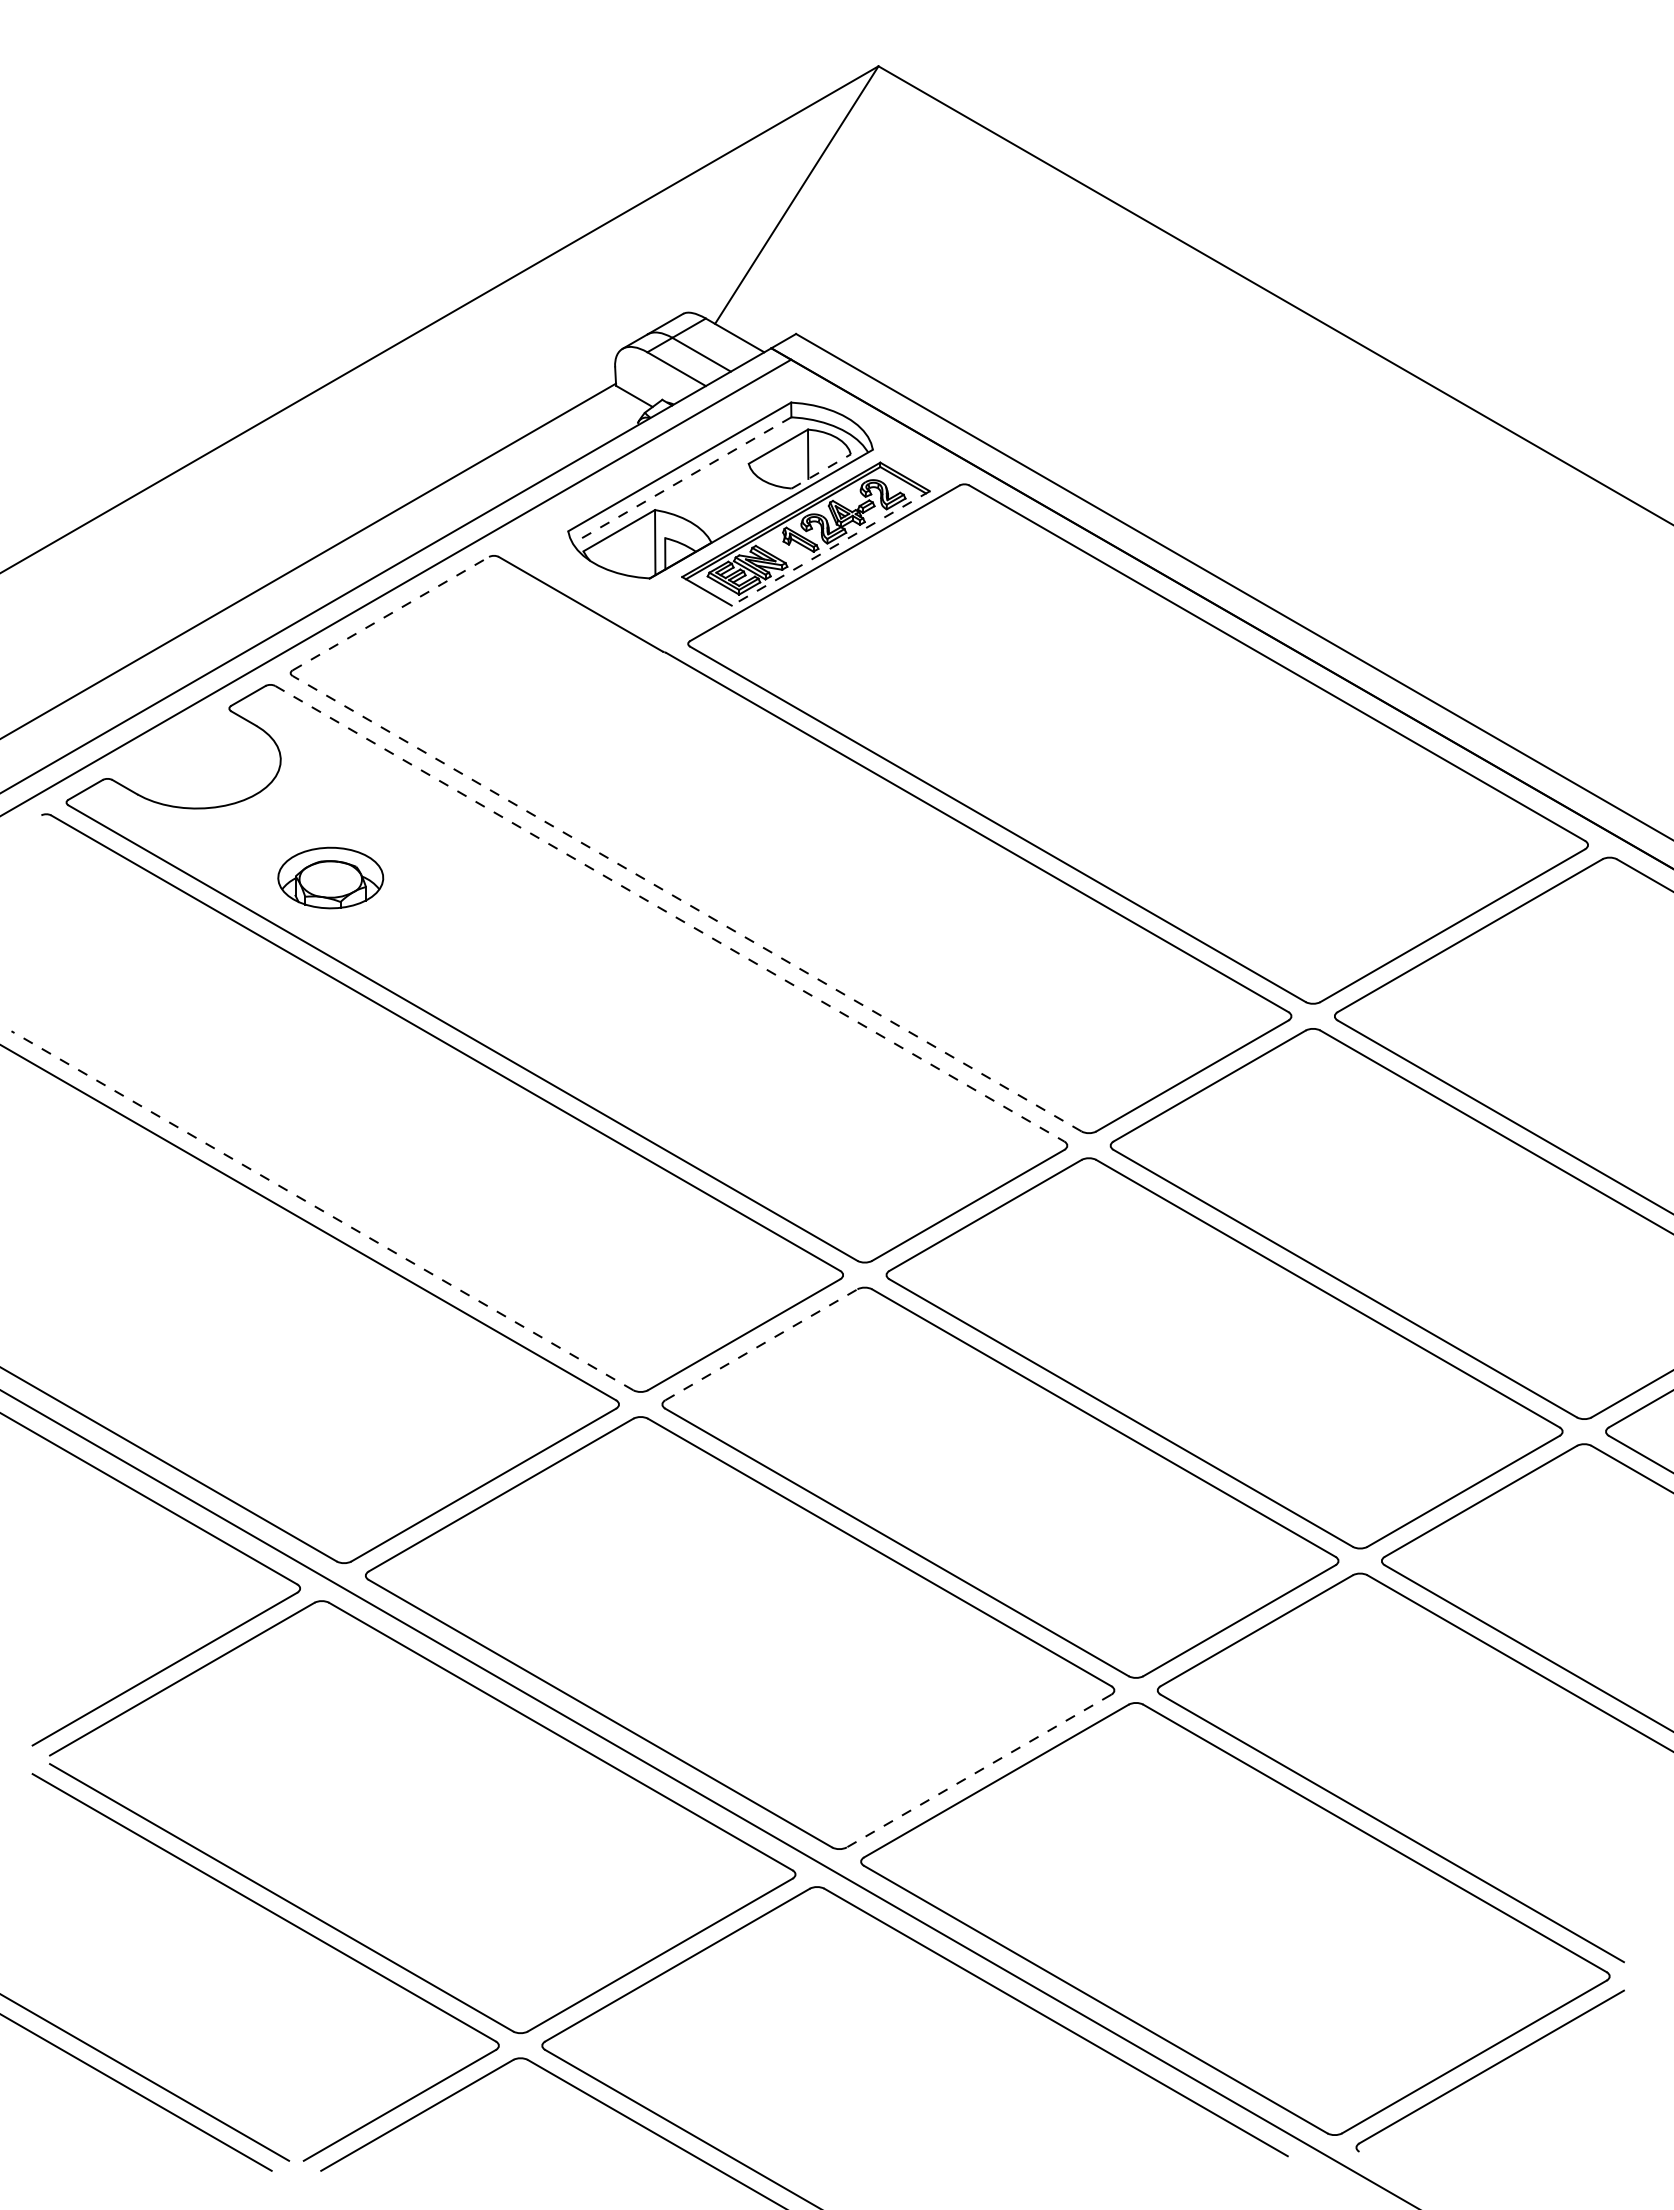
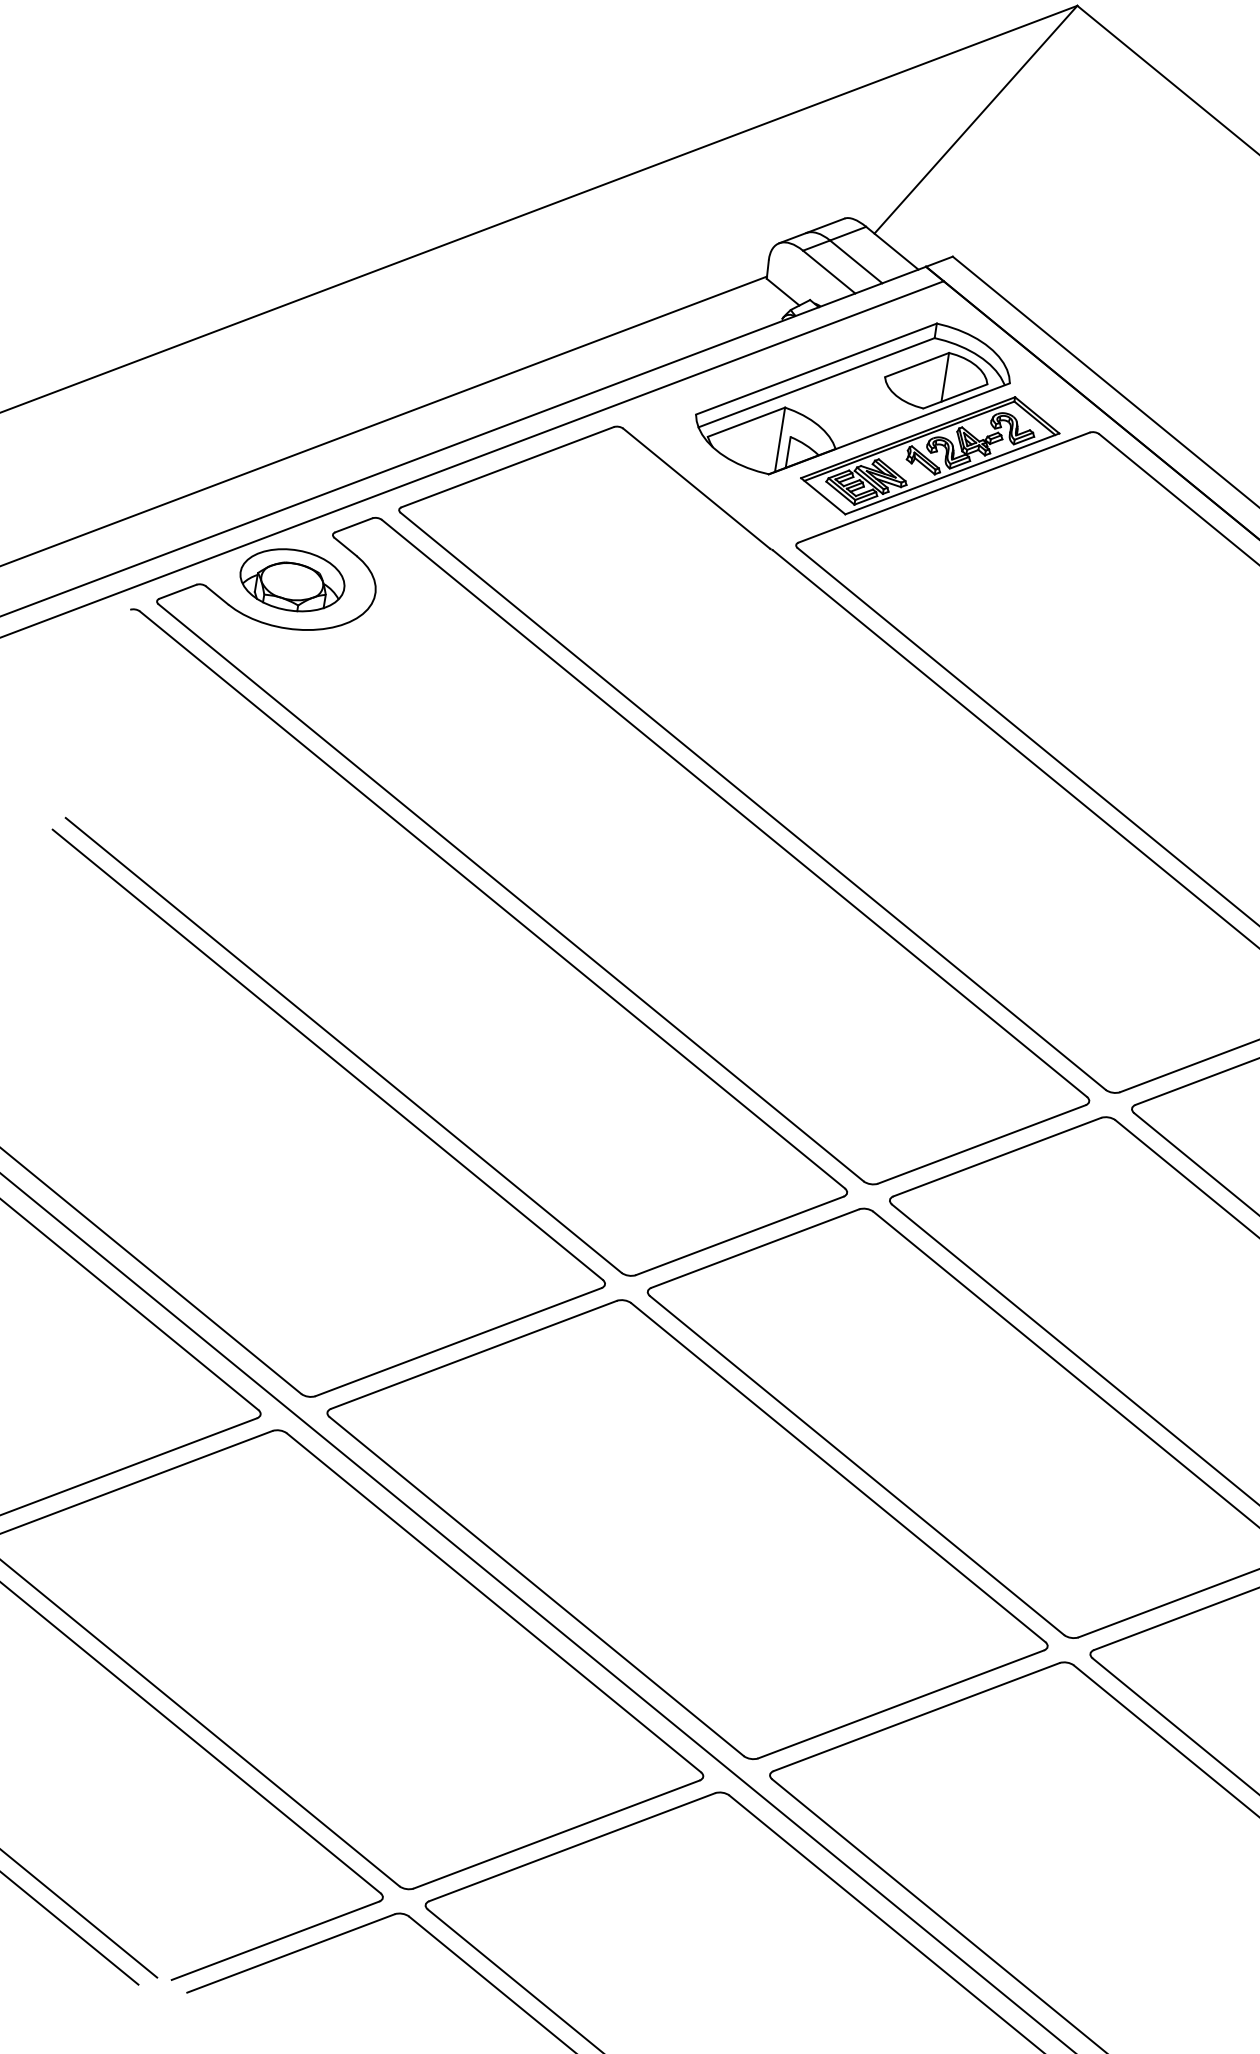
line: (821, 471) -> (955, 396), dashed -> solid
line: (681, 480) -> (816, 382), dashed -> solid
line: (830, 548) -> (952, 473), dashed -> solid
line: (391, 613) -> (508, 467), dashed -> solid
part: (330, 877) -> (292, 579), moved
line: (686, 903) -> (752, 800), dashed -> solid
line: (670, 914) -> (735, 809), dashed -> solid
line: (321, 1210) -> (342, 1044), dashed -> solid
line: (761, 1344) -> (755, 1248), dashed -> solid
line: (979, 1771) -> (901, 1704), dashed -> solid

